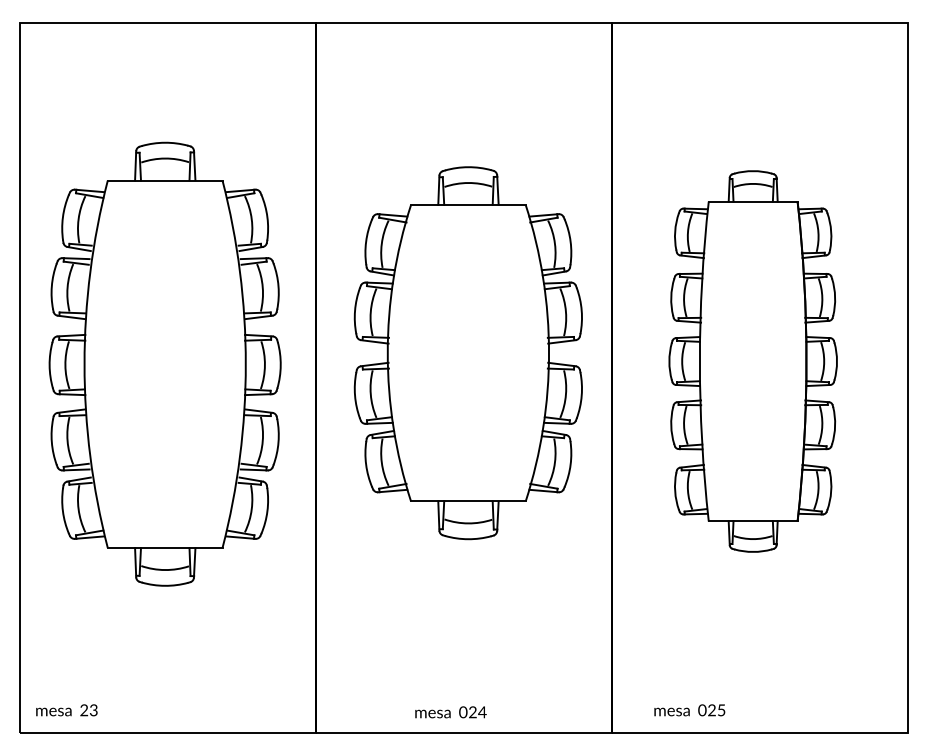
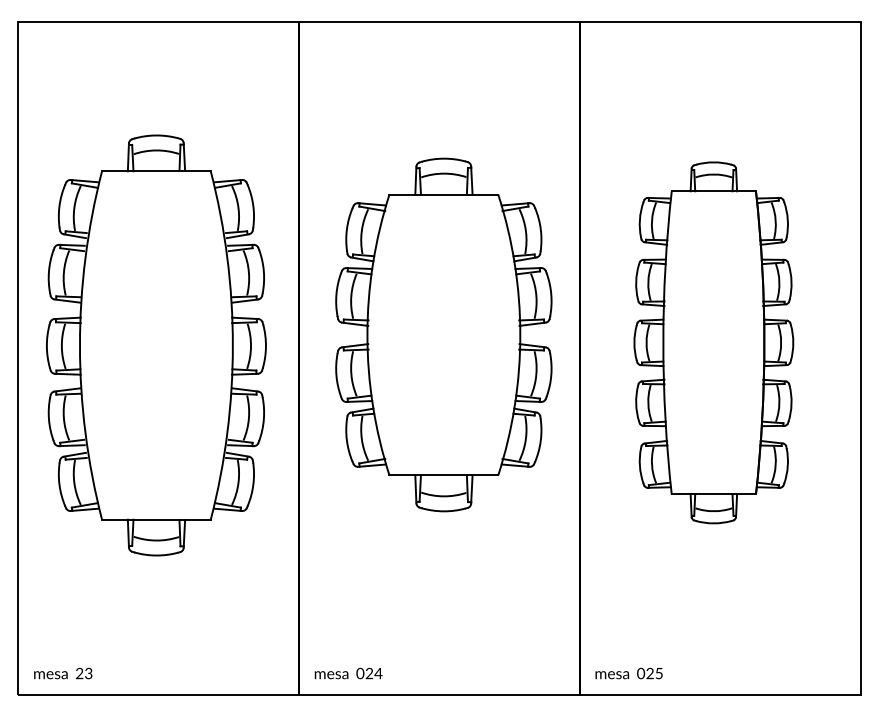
text: (689, 710) -> (628, 673), moved
text: (450, 712) -> (348, 673), moved

